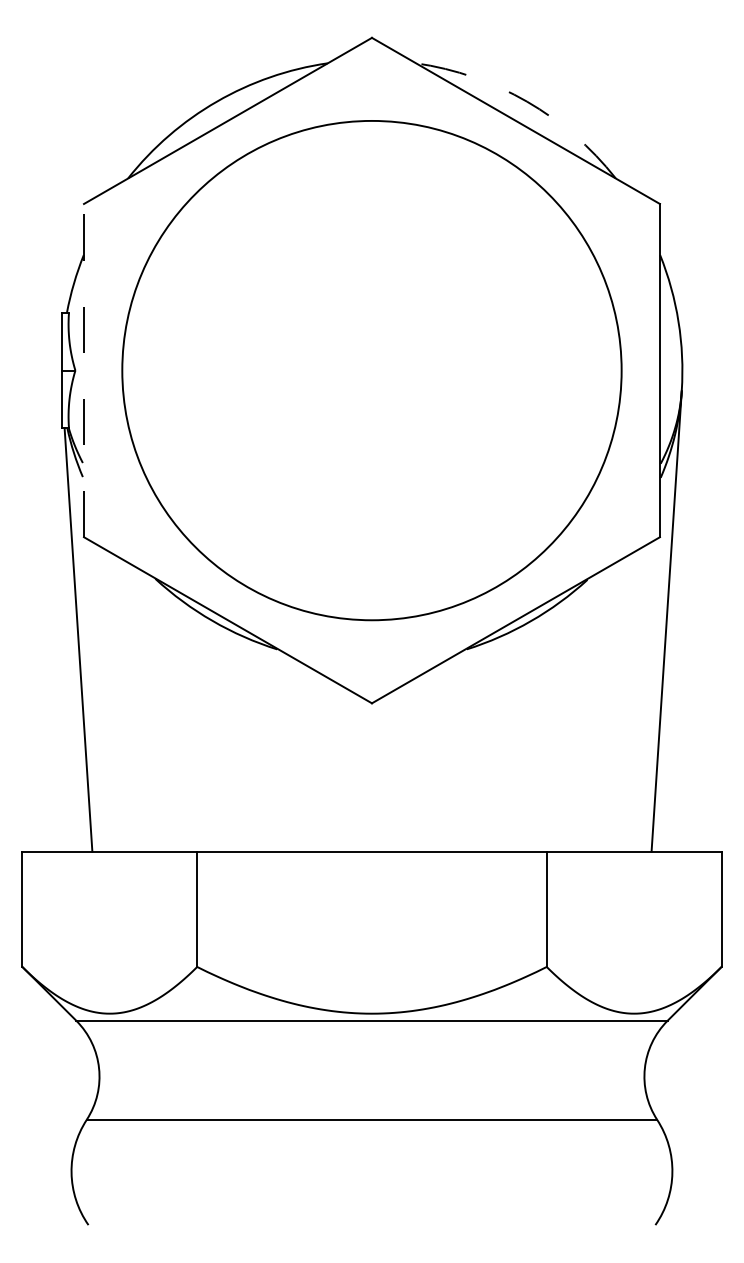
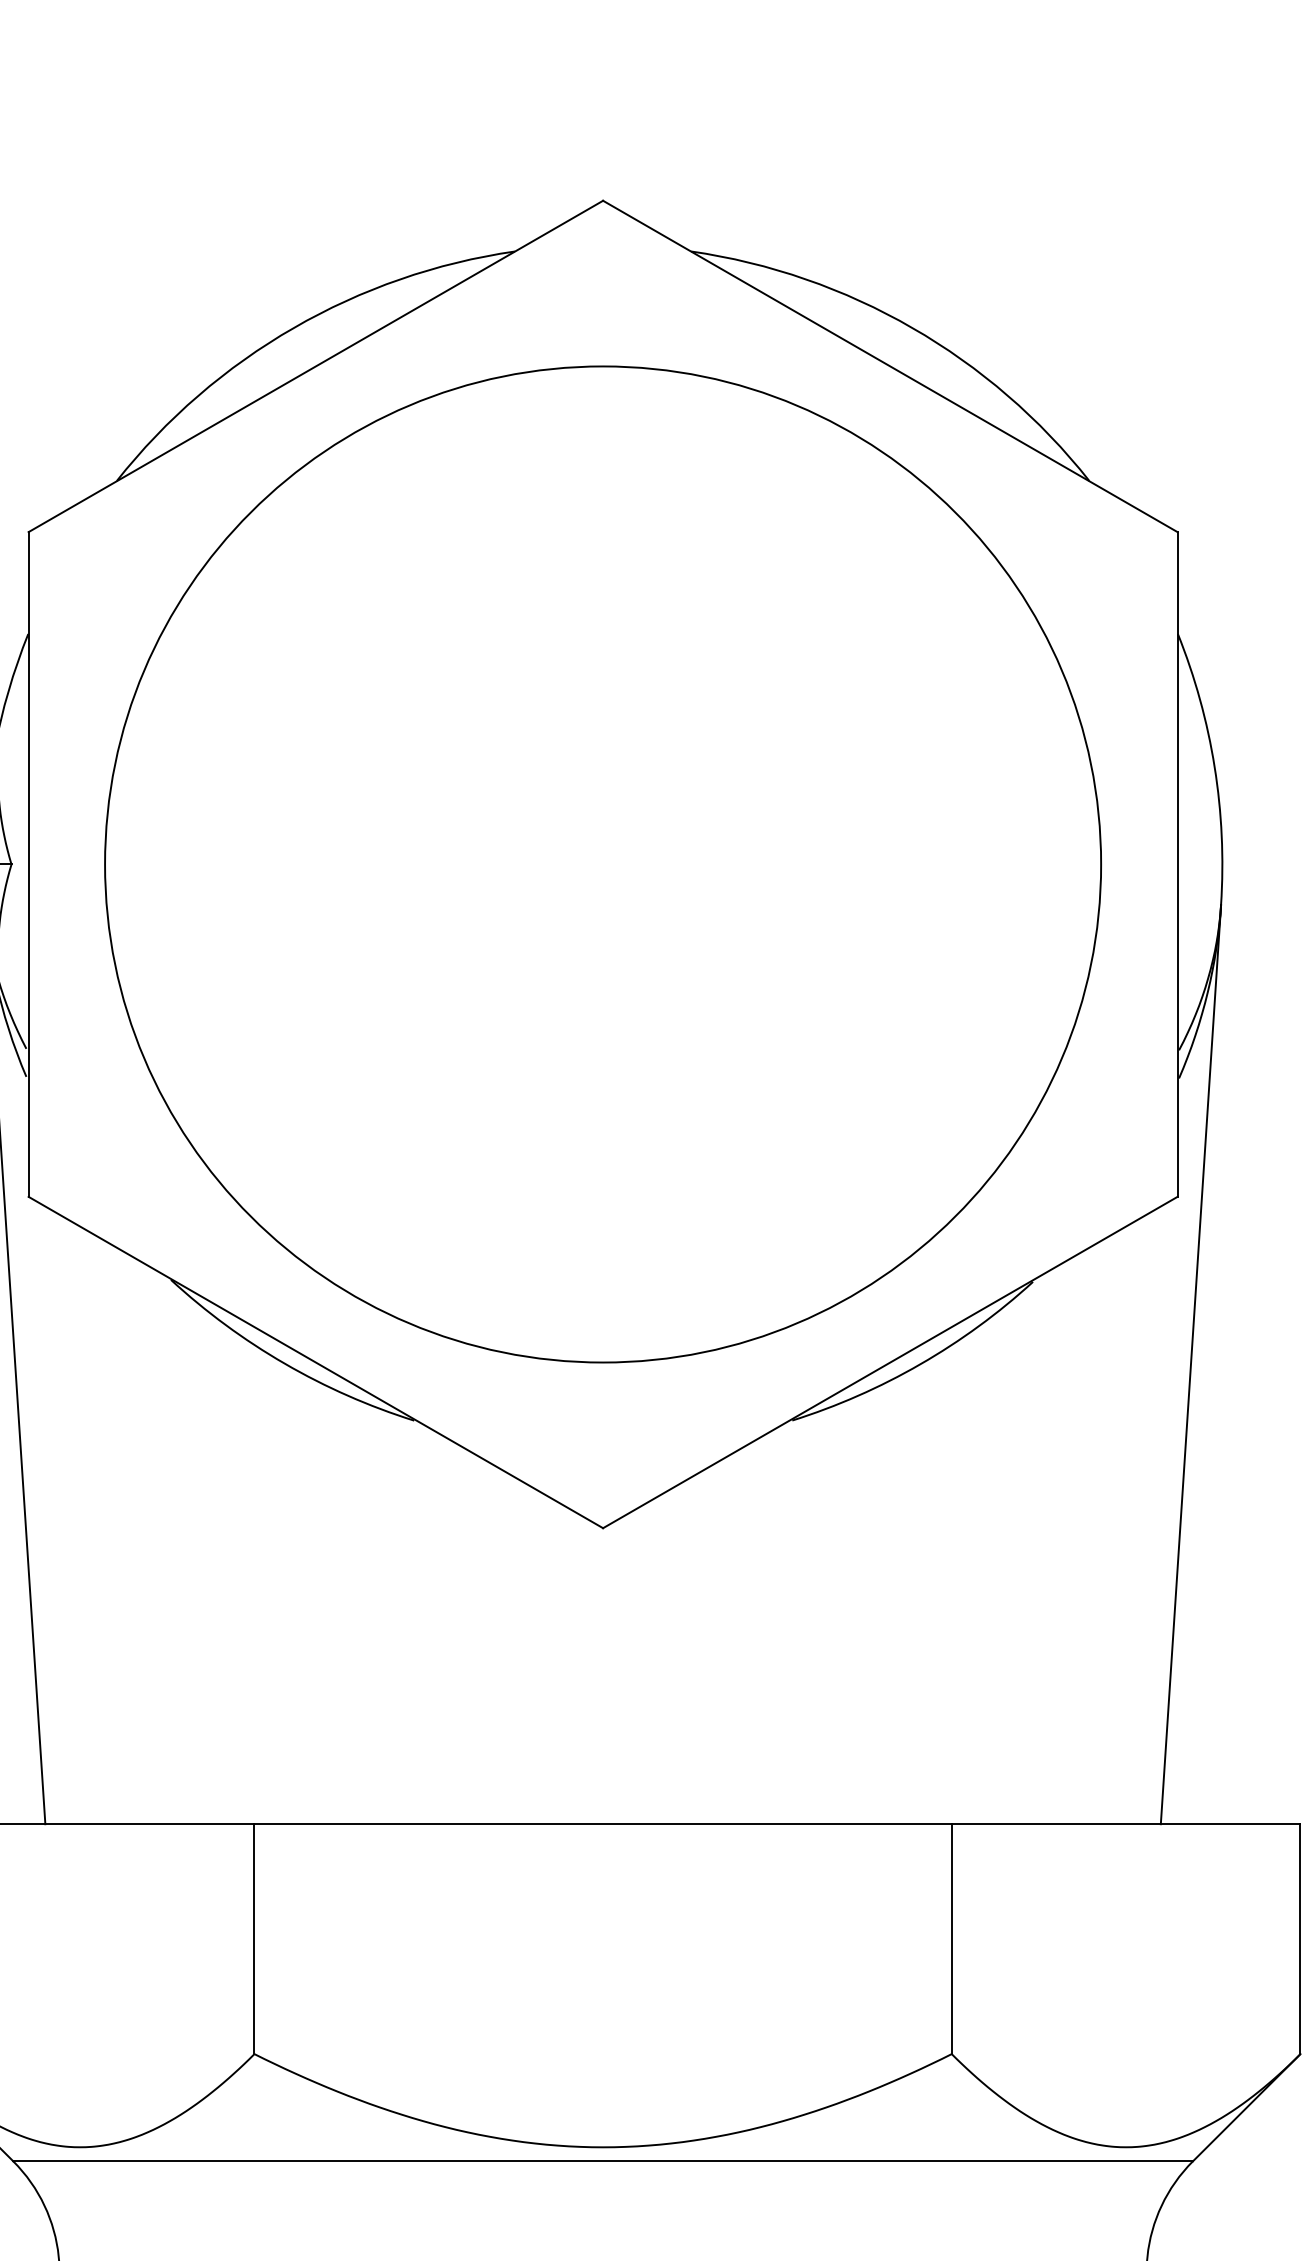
arc: (527, 101) -> (913, 327), dashed -> solid
line: (83, 370) -> (27, 864), dashed -> solid

